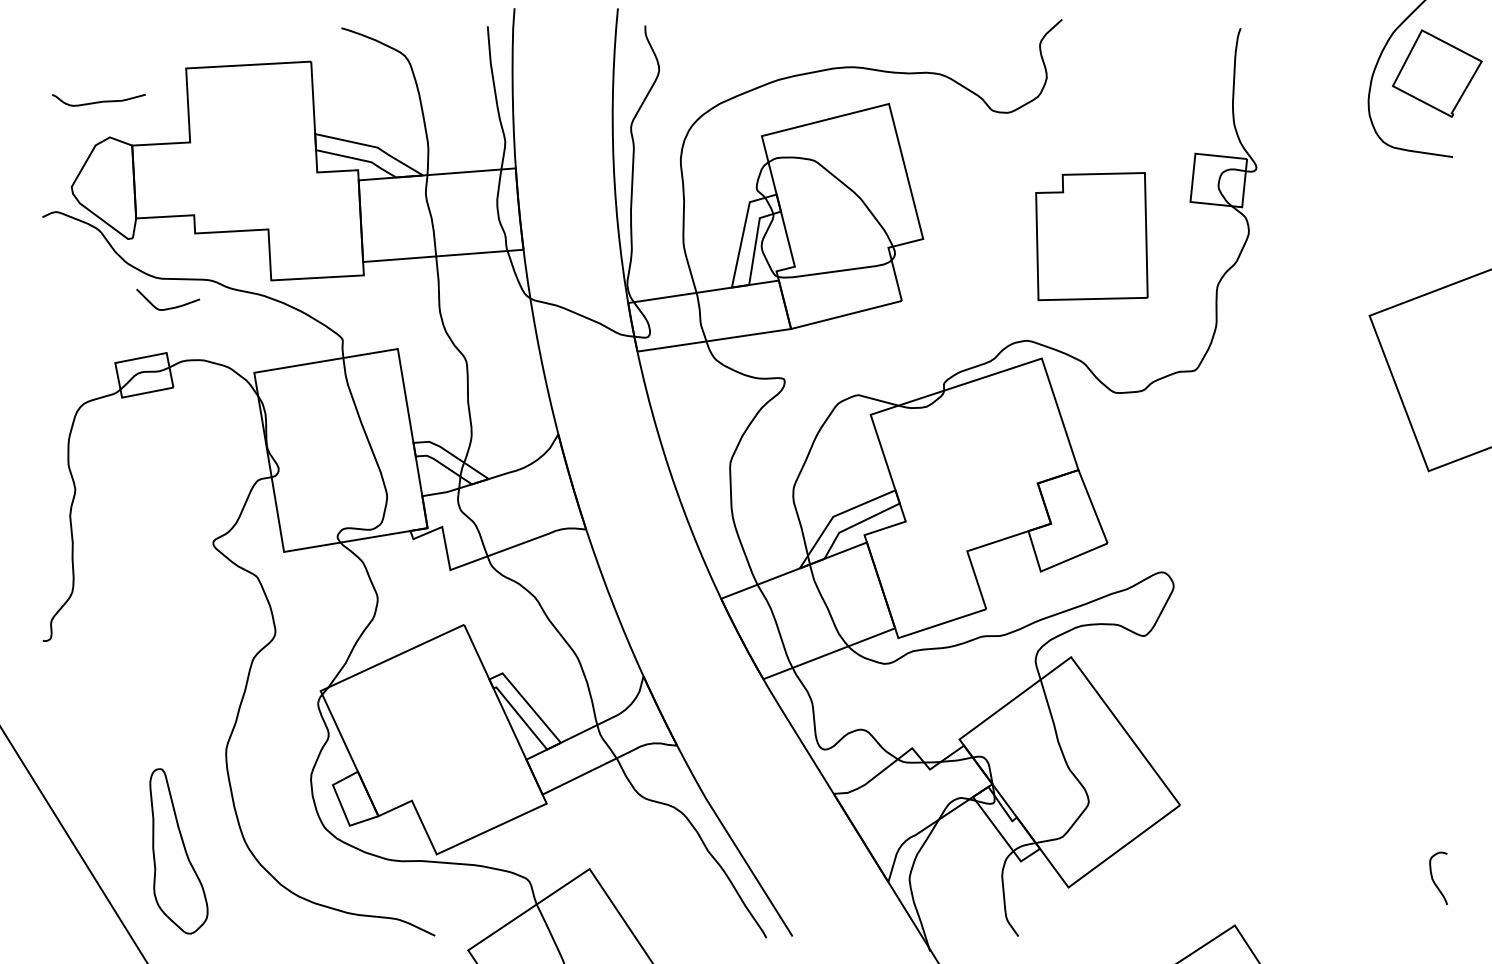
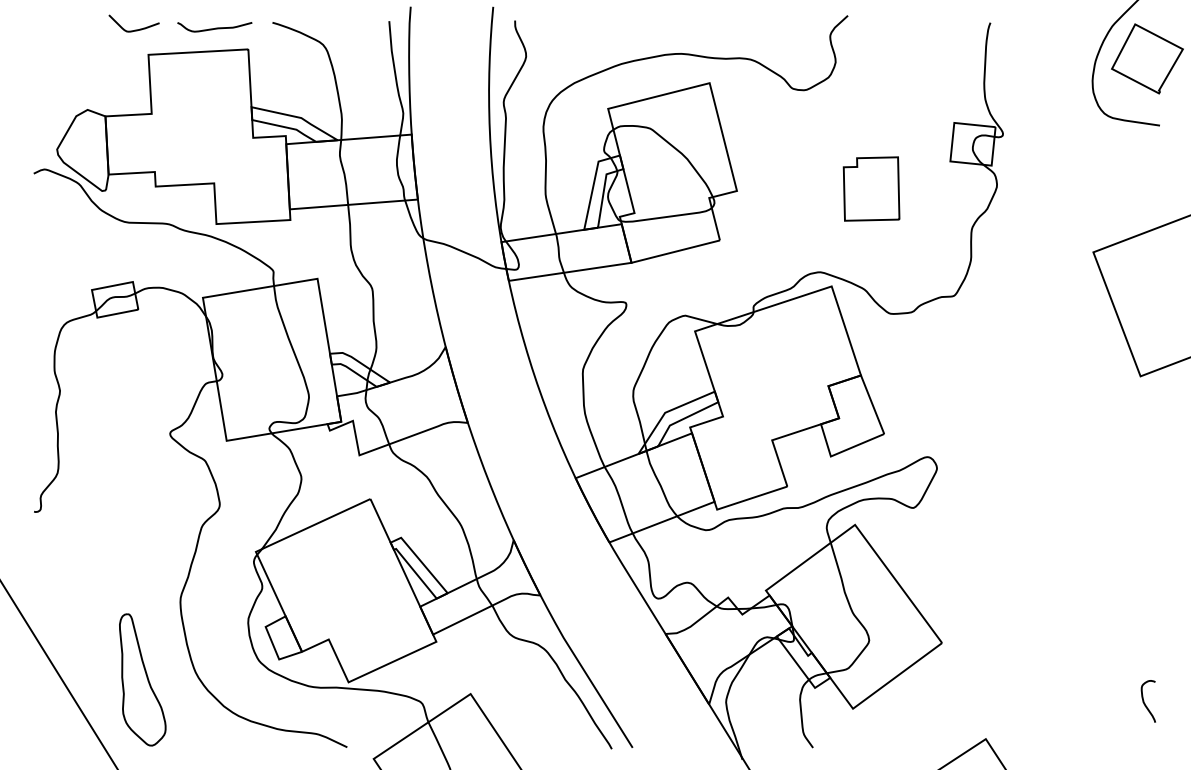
curve: (99, 100) -> (215, 27), moved
part: (1091, 235) -> (871, 188), size x0.62
curve: (168, 307) -> (134, 29), moved

